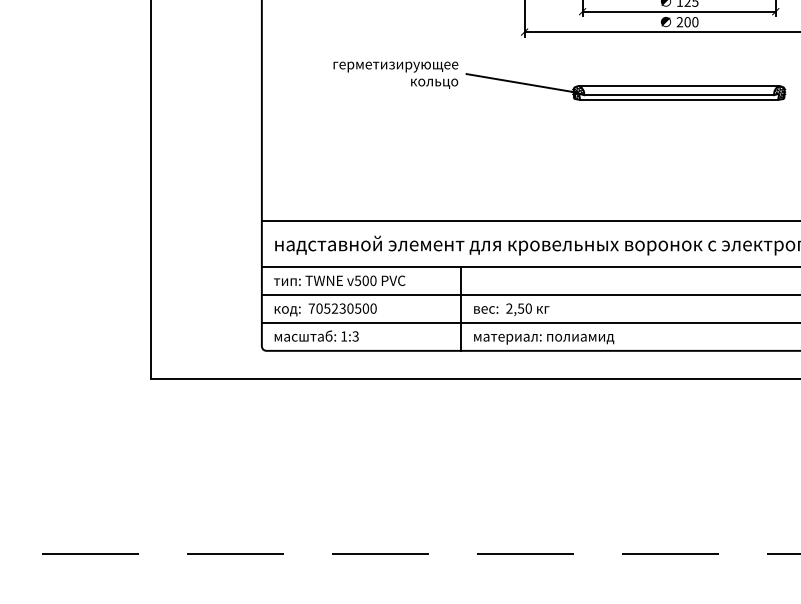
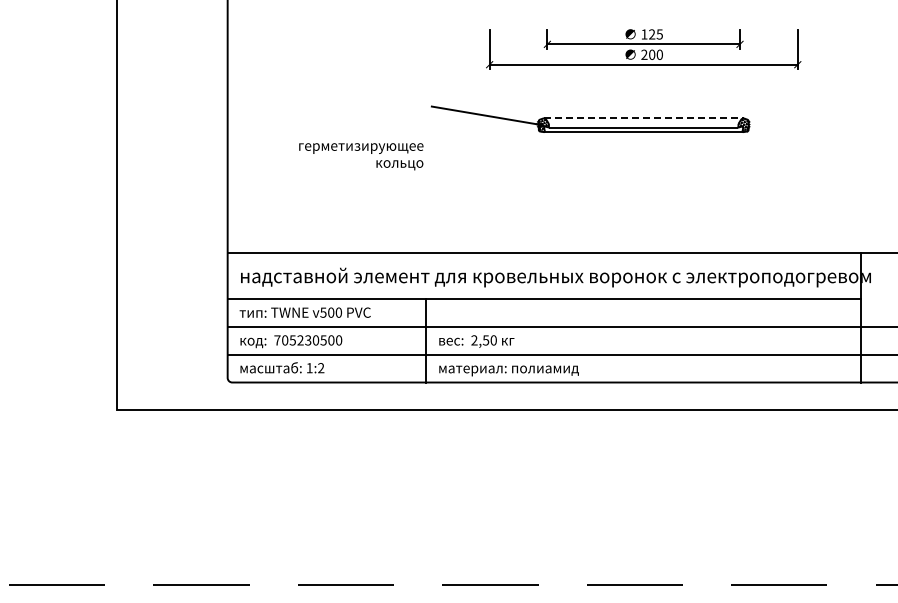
text: (396, 75) -> (361, 156), moved
line: (678, 86) -> (643, 118), solid -> dashed
text: (355, 336) -> (321, 368), 1:3 -> 1:2

